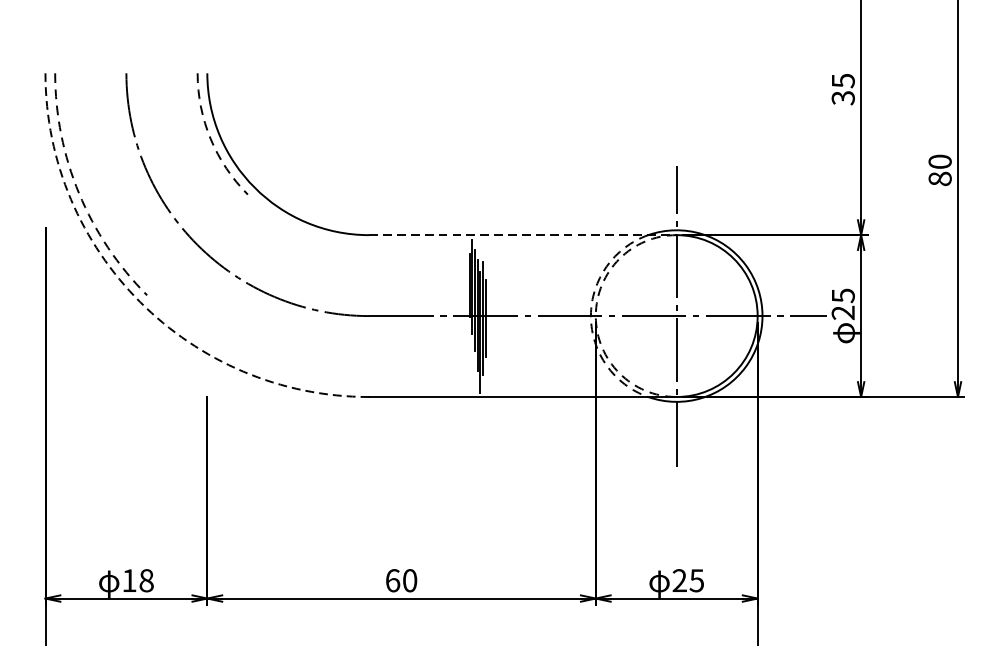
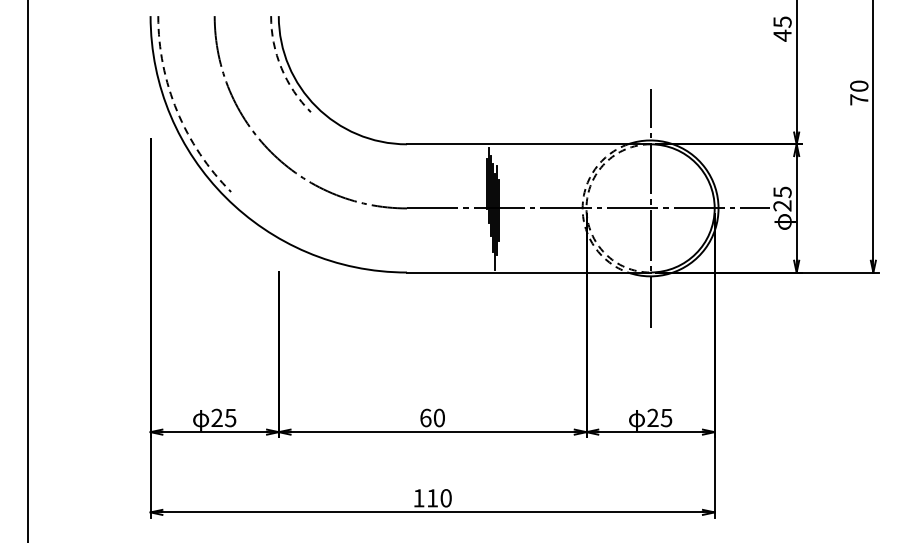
text: (843, 97) -> (782, 35), 35 -> 45
text: (940, 178) -> (859, 99), 80 -> 70
line: (522, 235) -> (528, 144), dashed -> solid
arc: (140, 302) -> (225, 197), dashed -> solid
text: (137, 580) -> (223, 417), 18 -> 25

